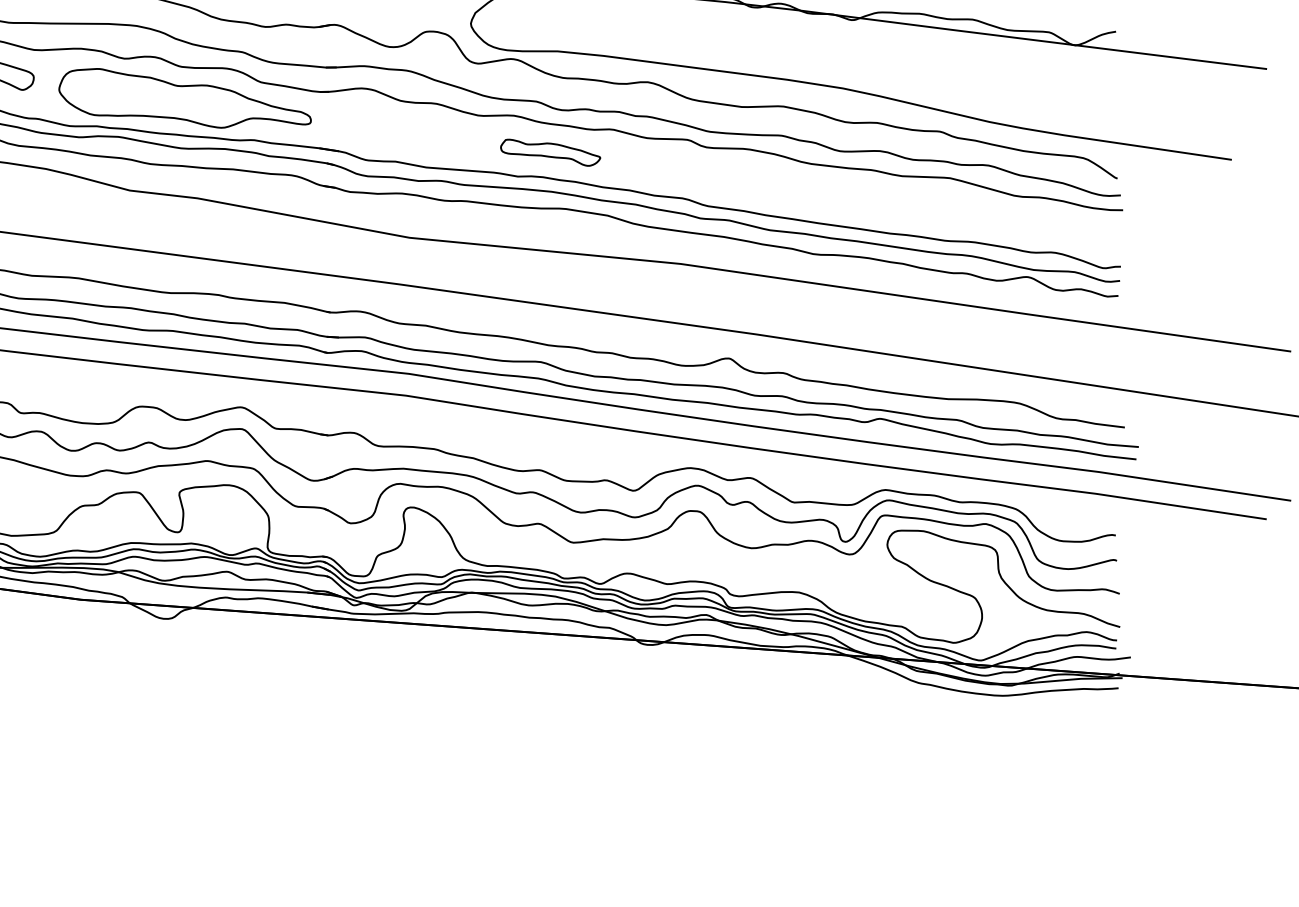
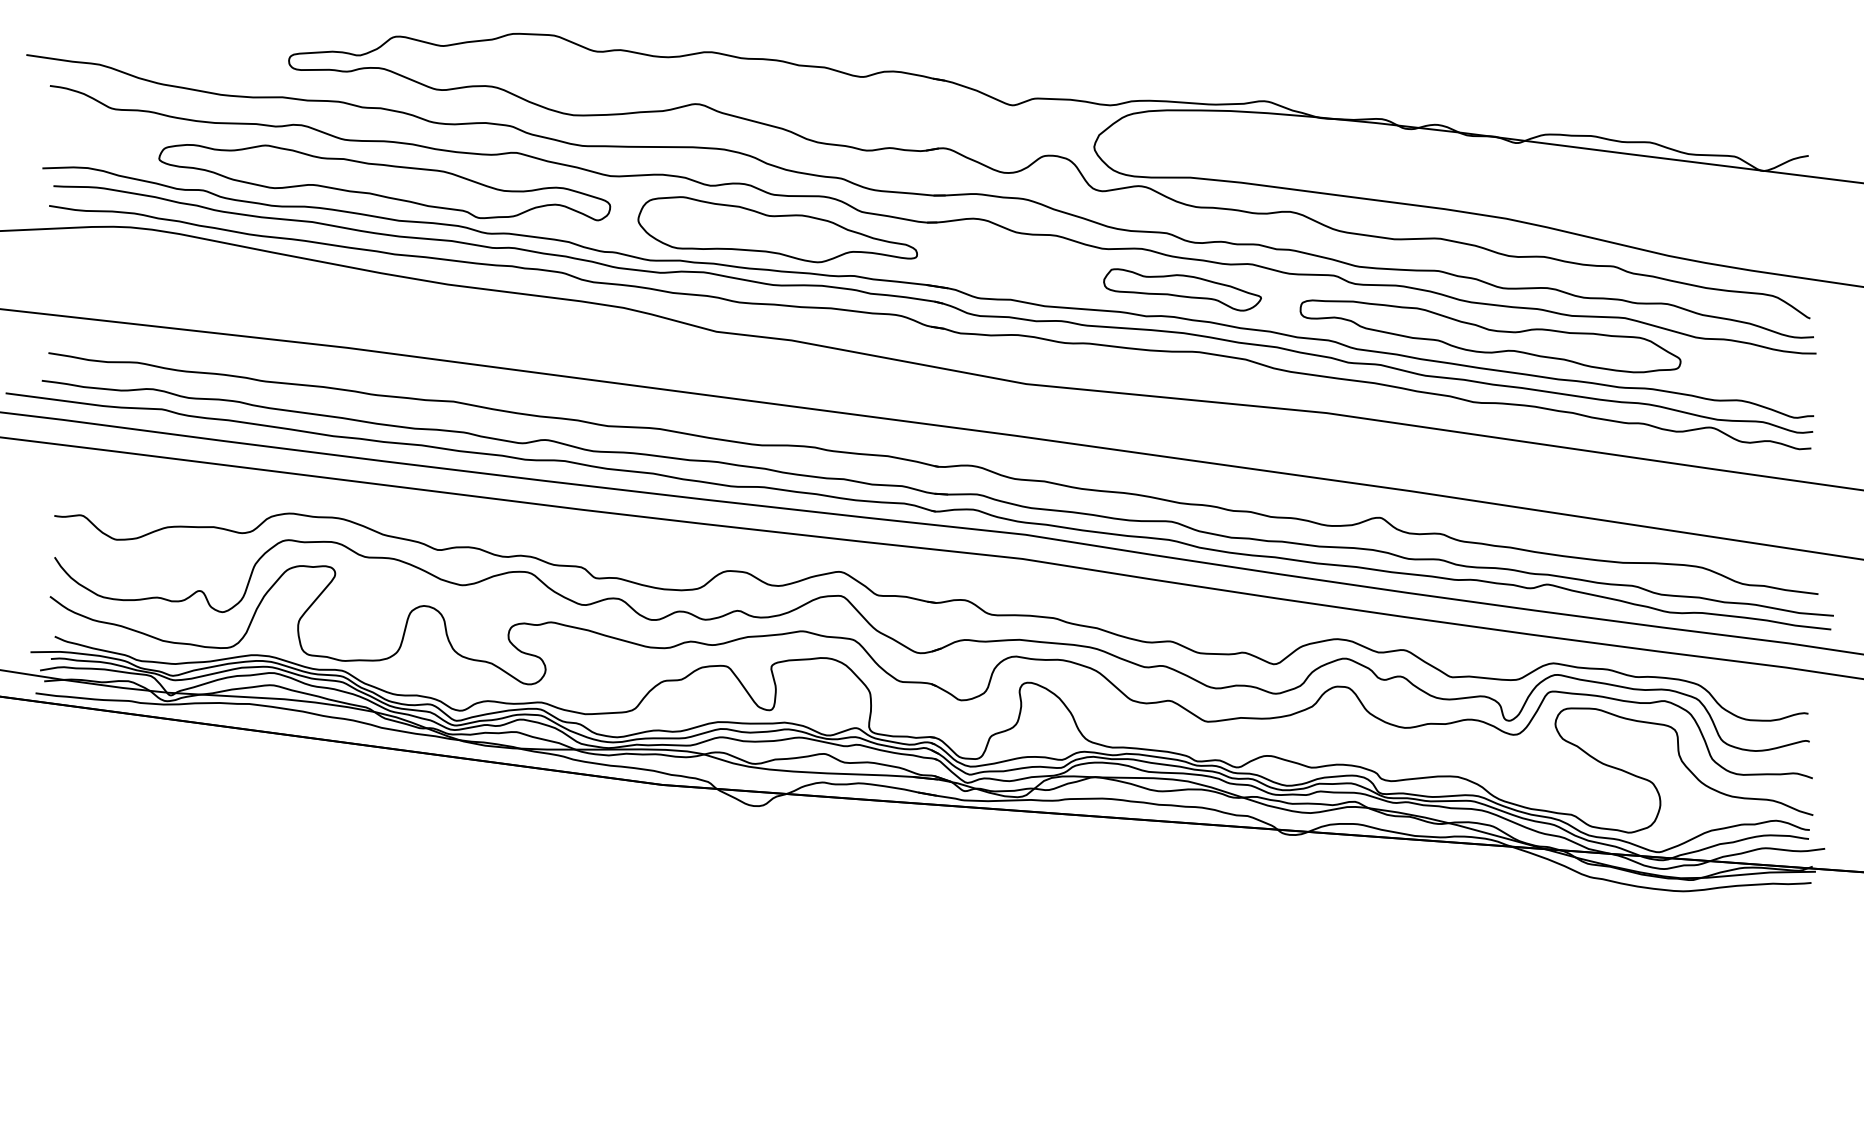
part: (550, 152) -> (1182, 289), size x1.43
part: (828, 194) -> (1490, 336), added

